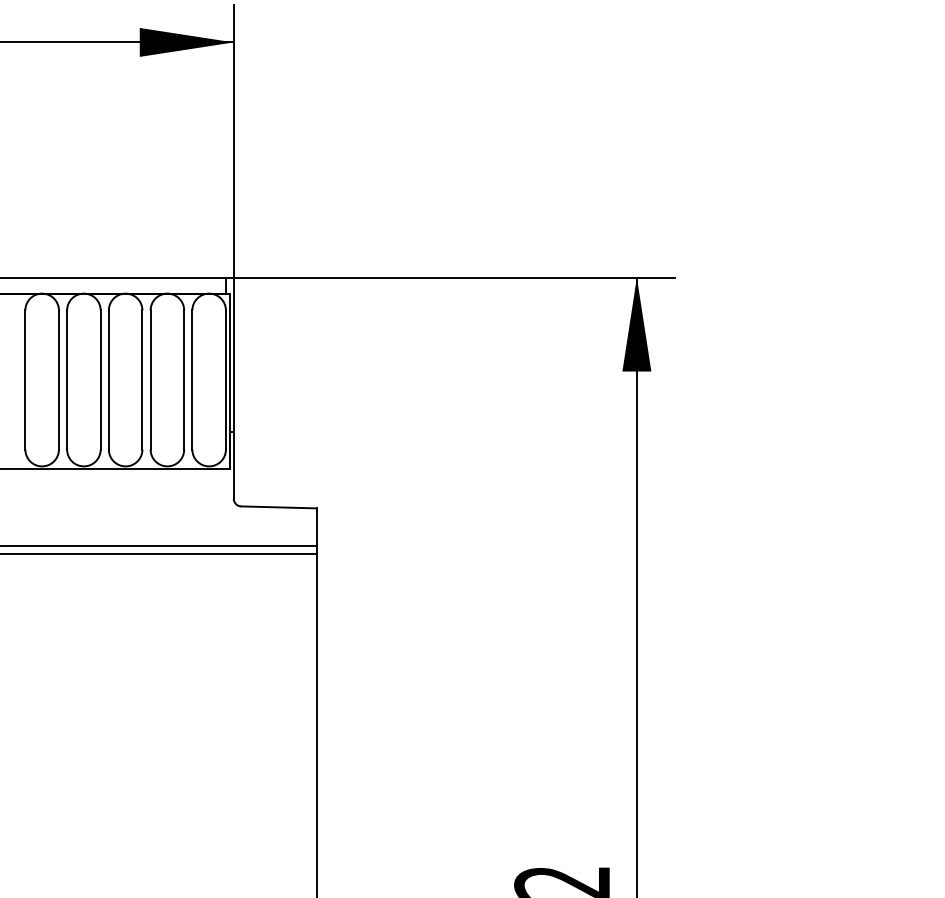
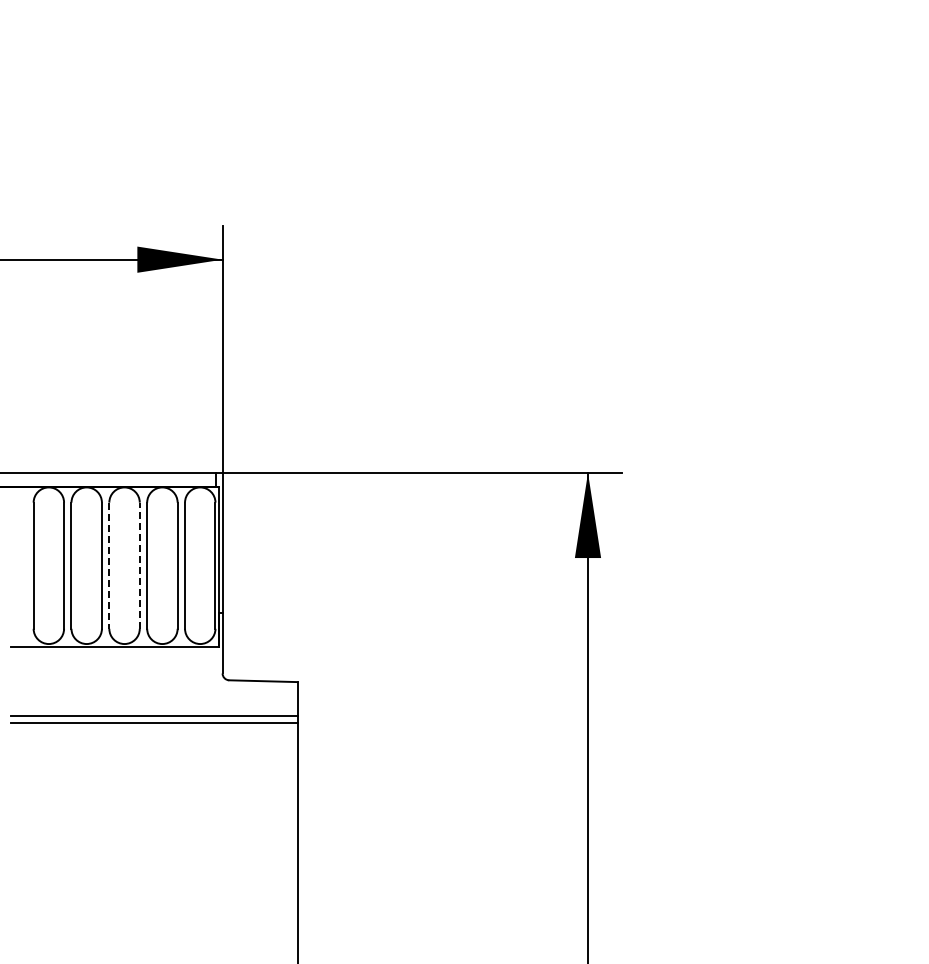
line: (142, 379) -> (139, 565), solid -> dashed
line: (109, 380) -> (109, 566), solid -> dashed

